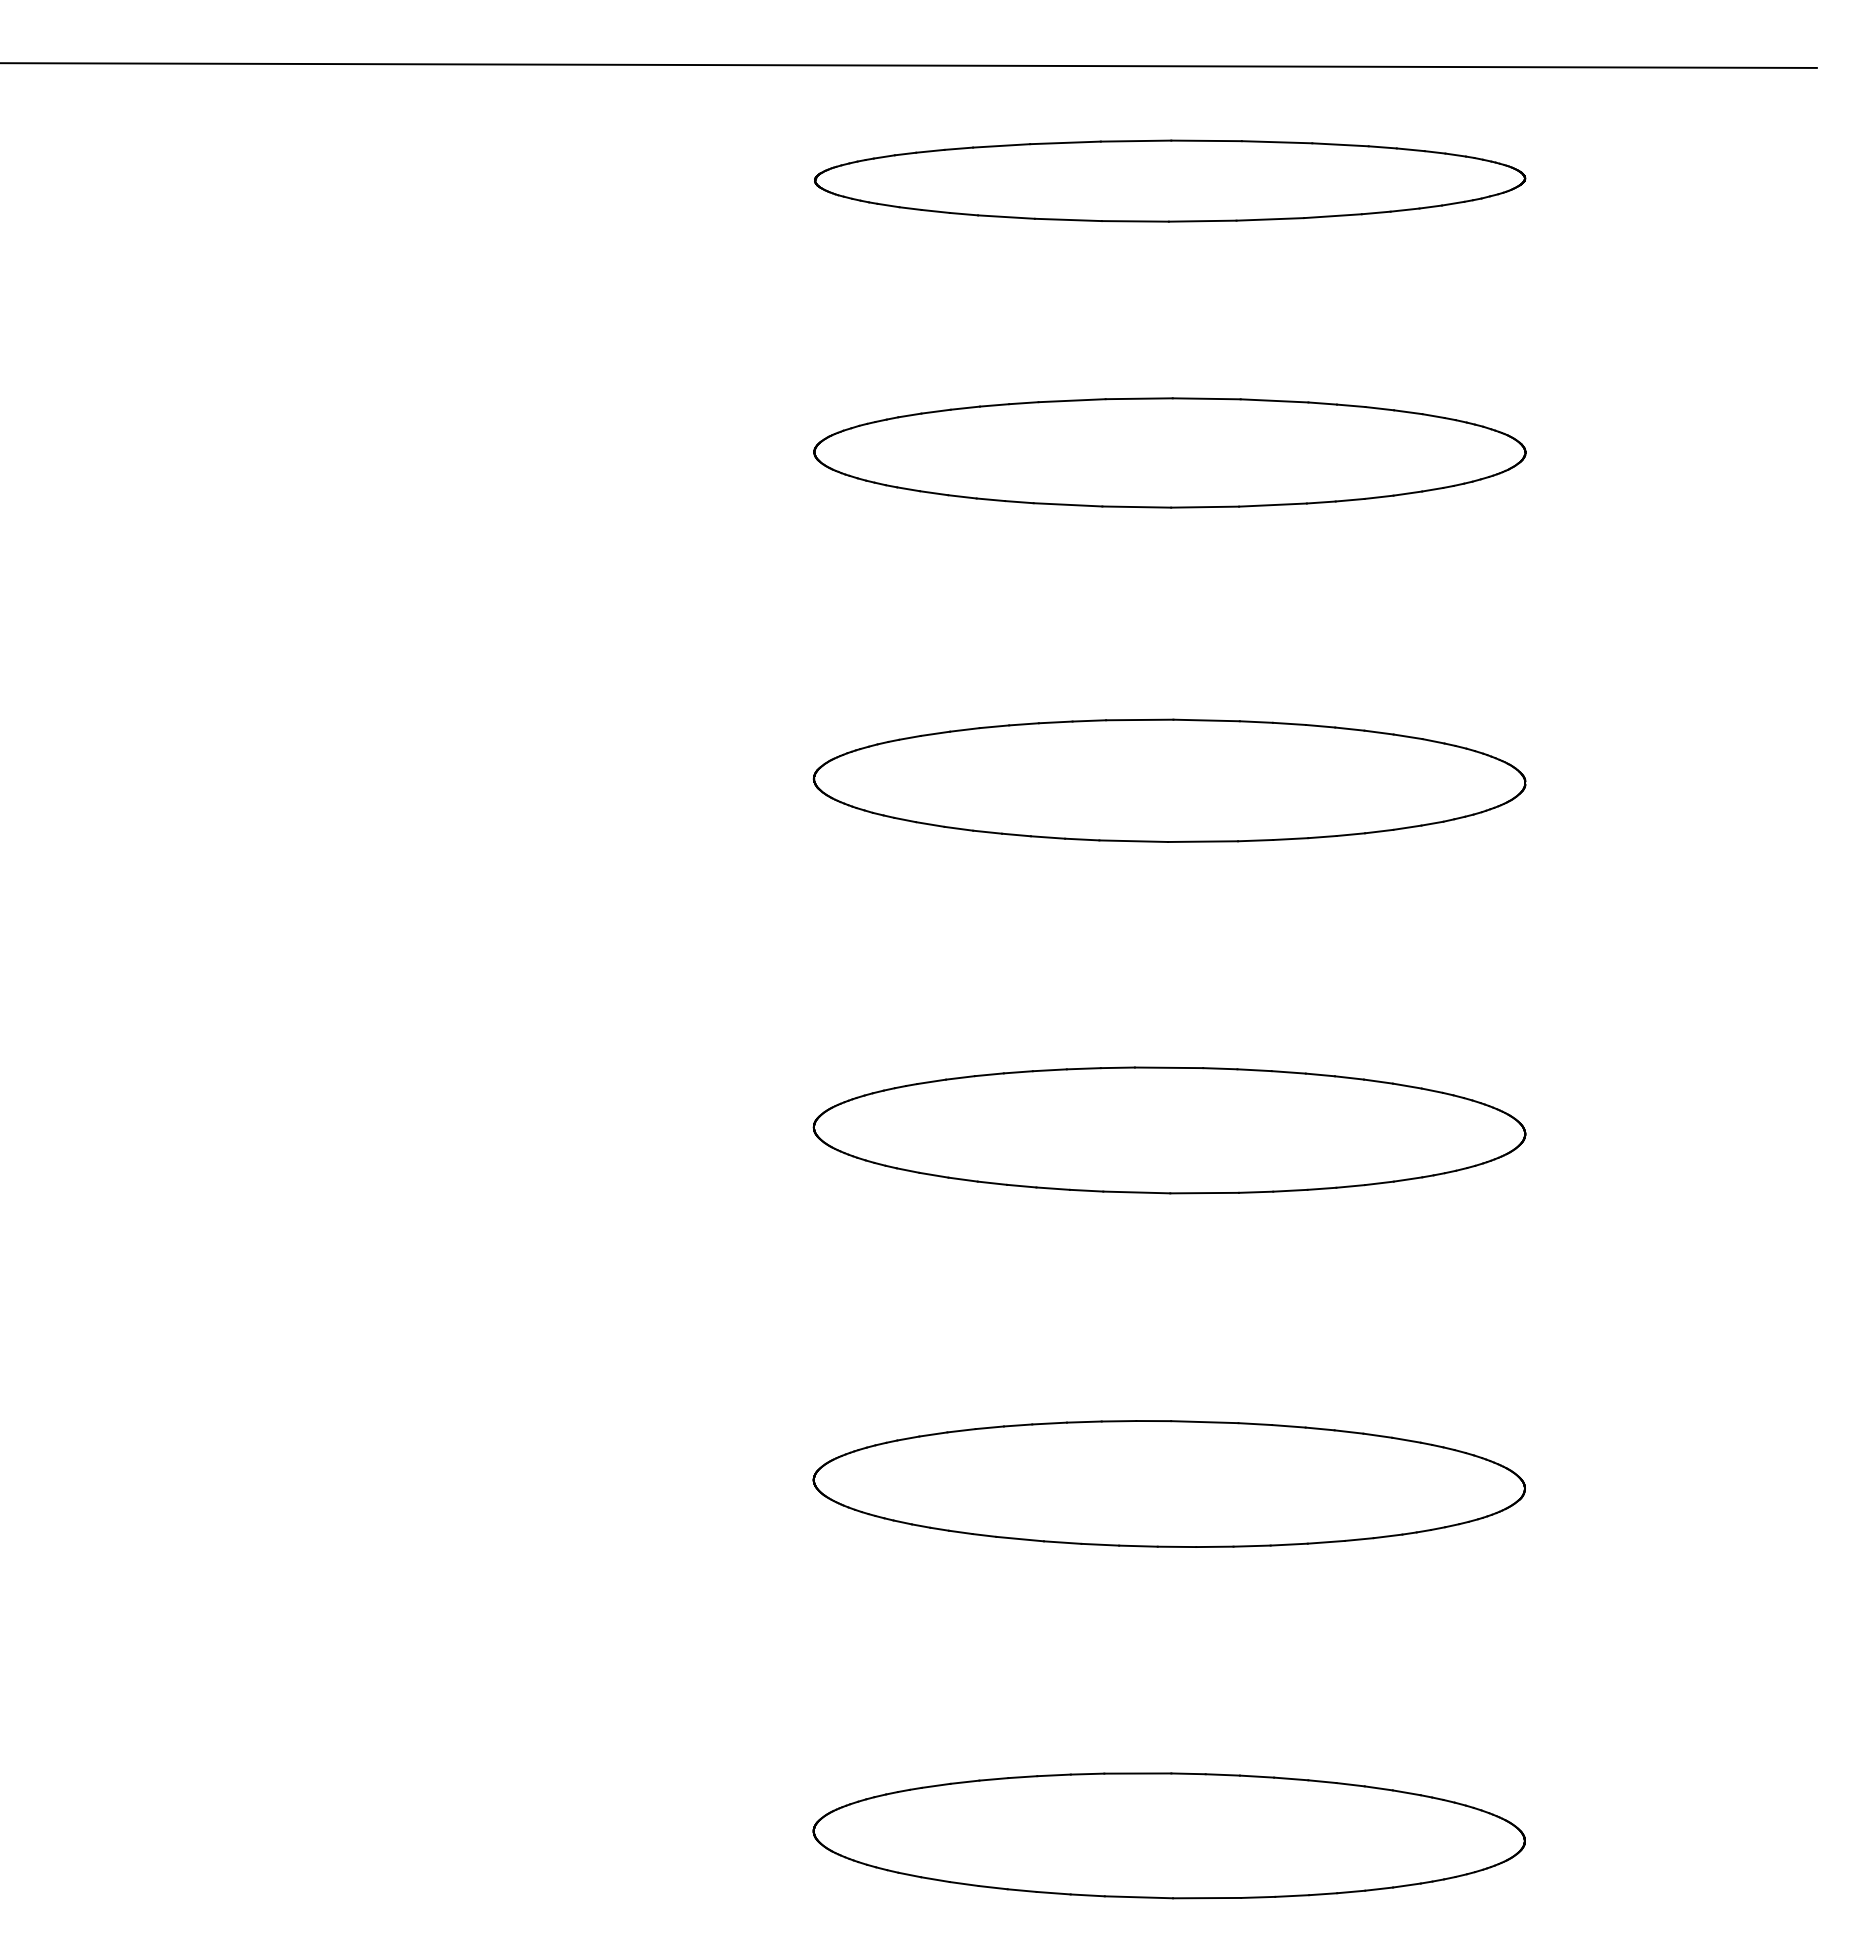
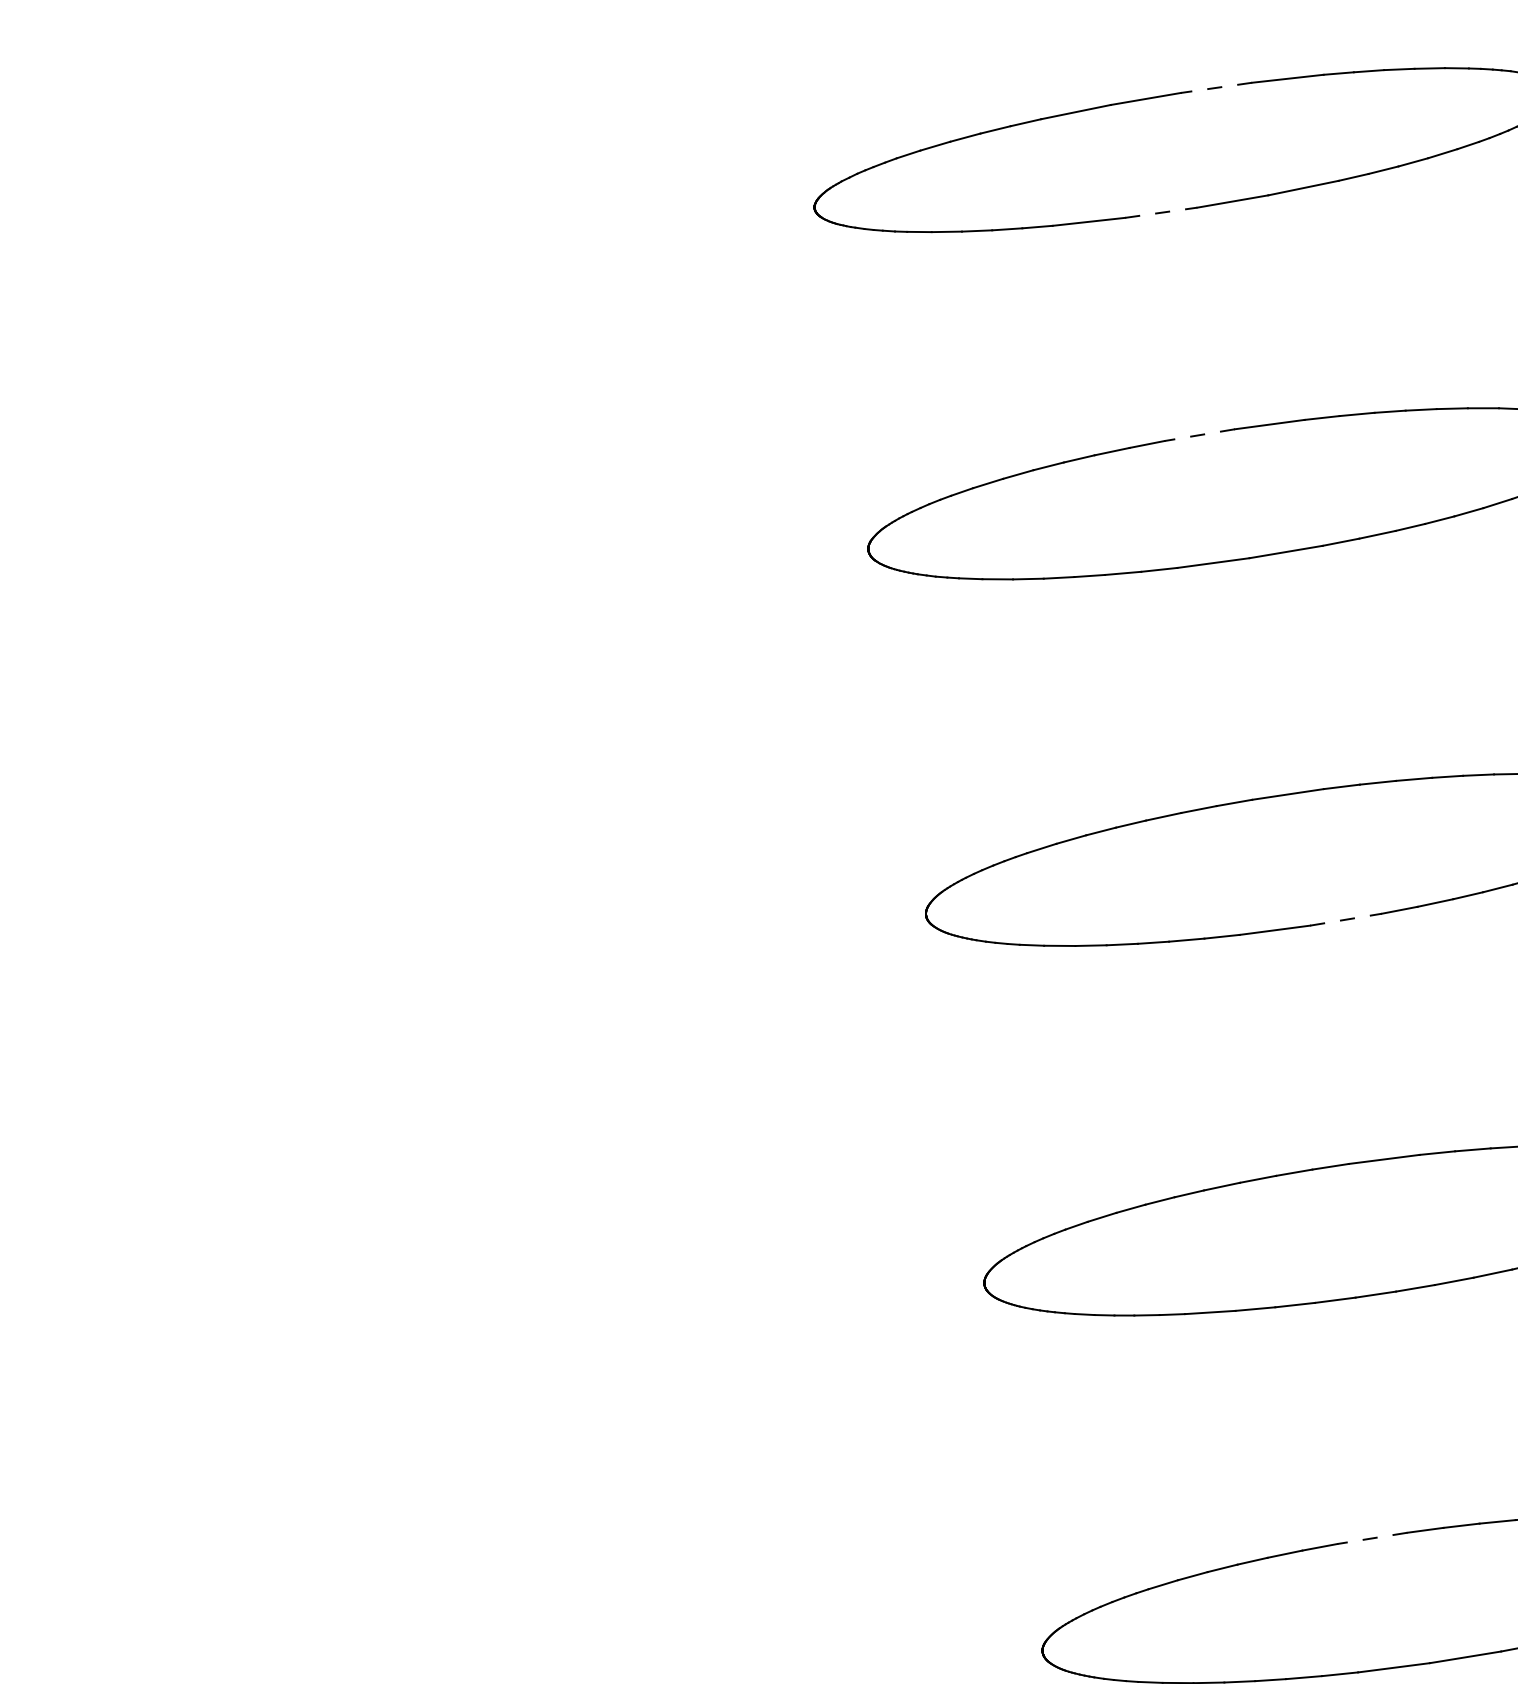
line: (1206, 398) -> (1216, 87), solid -> dashed
line: (1137, 507) -> (1162, 213), solid -> dashed
line: (1139, 719) -> (1199, 434), solid -> dashed
line: (1205, 1193) -> (1347, 919), solid -> dashed
line: (1137, 1773) -> (1372, 1538), solid -> dashed

